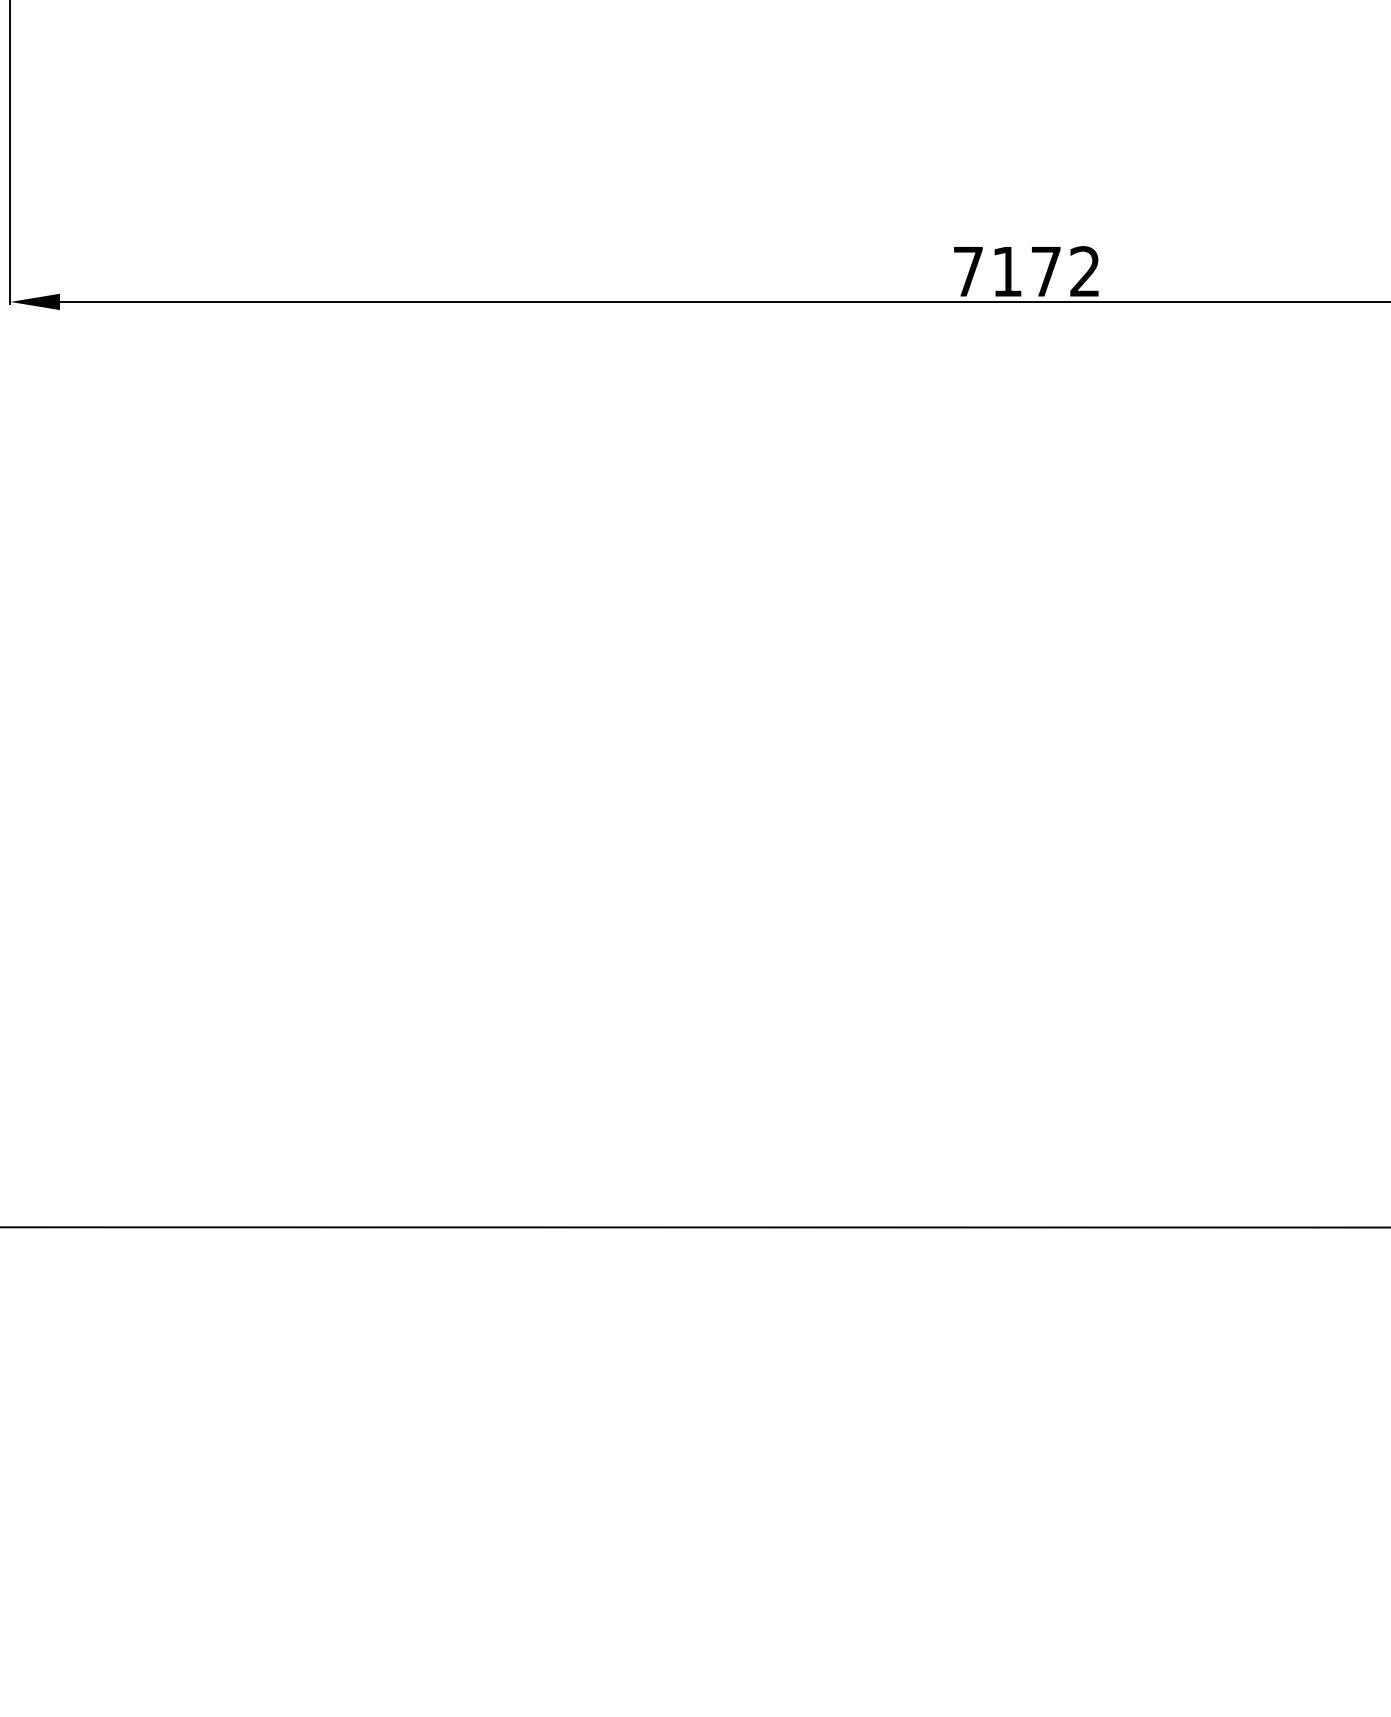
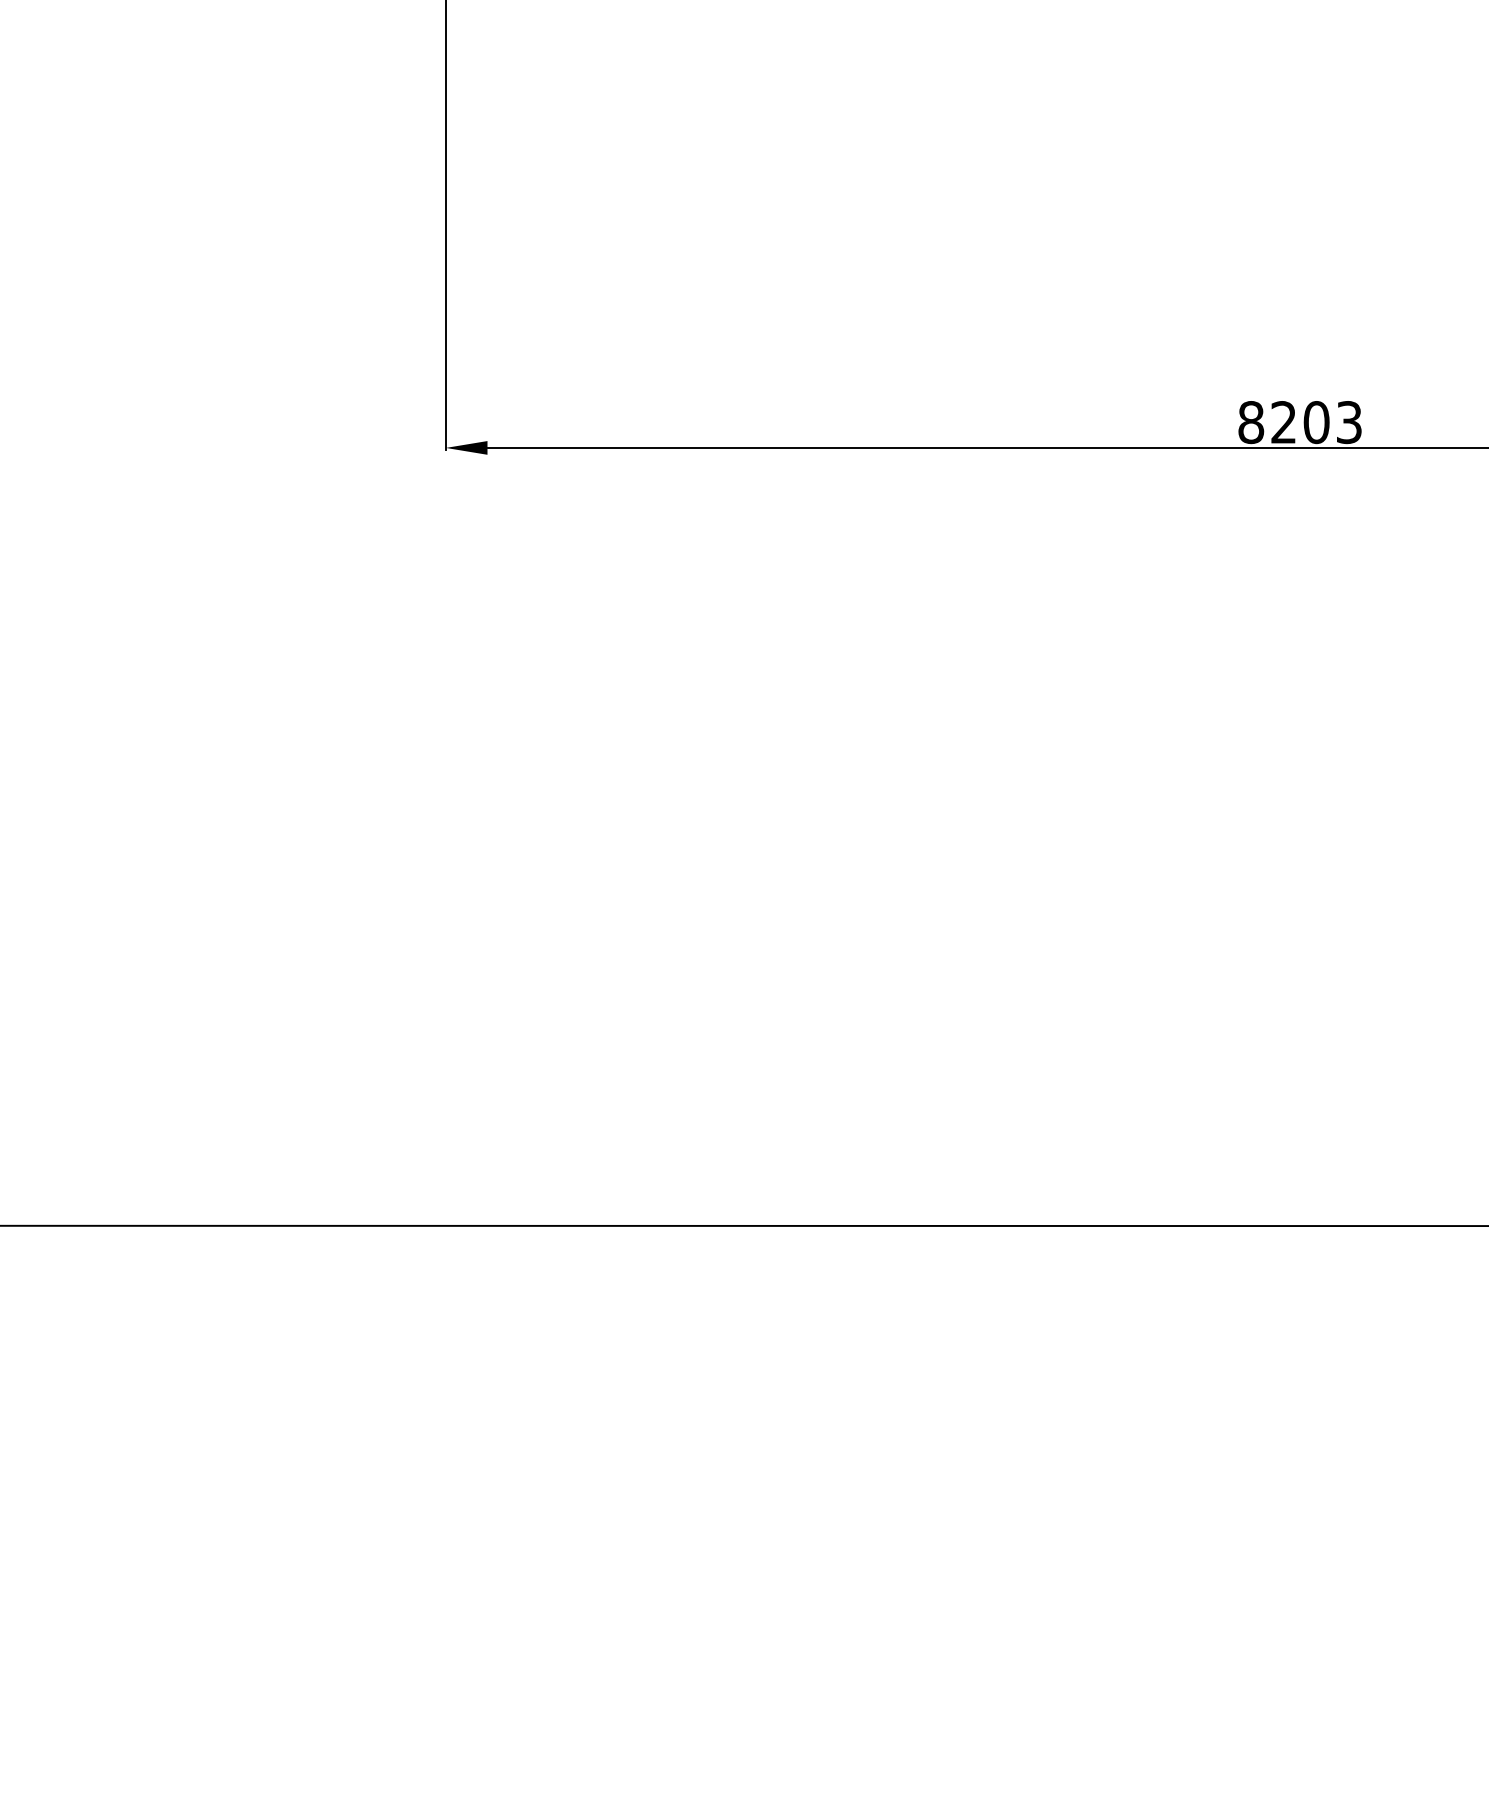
text: (1025, 271) -> (1299, 422), 7172 -> 8203

